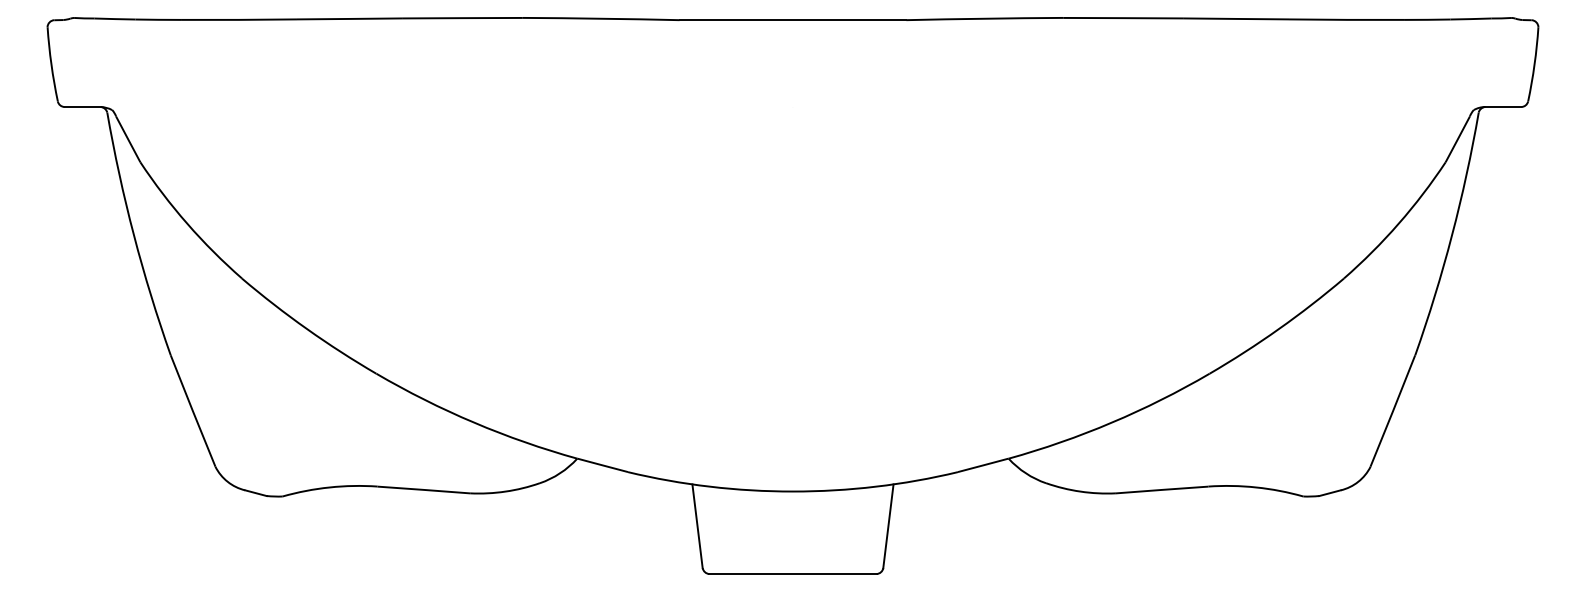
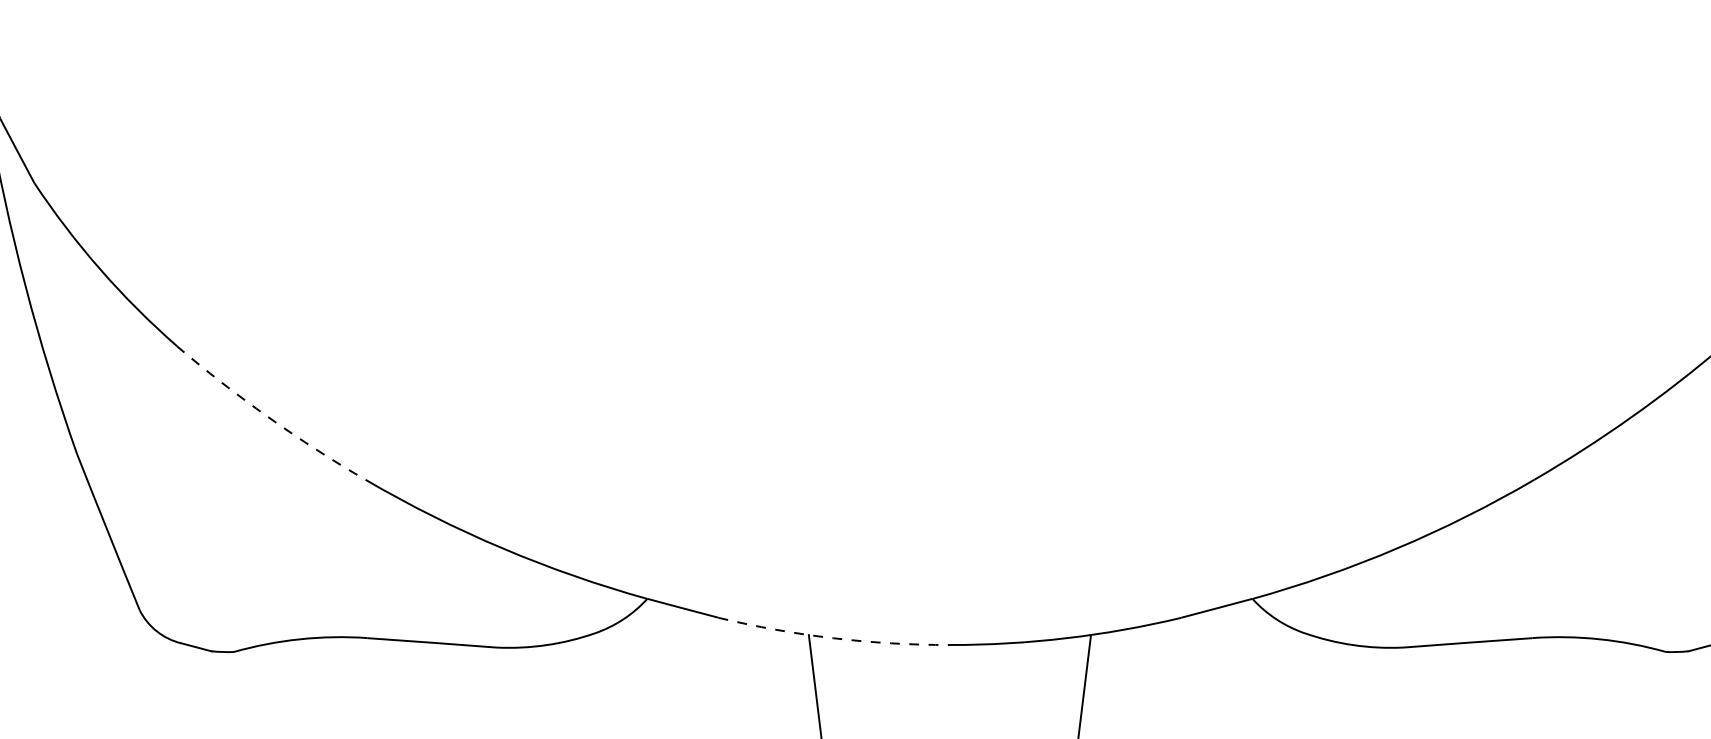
arc: (307, 329) -> (268, 417), solid -> dashed
arc: (709, 486) -> (832, 637), solid -> dashed

